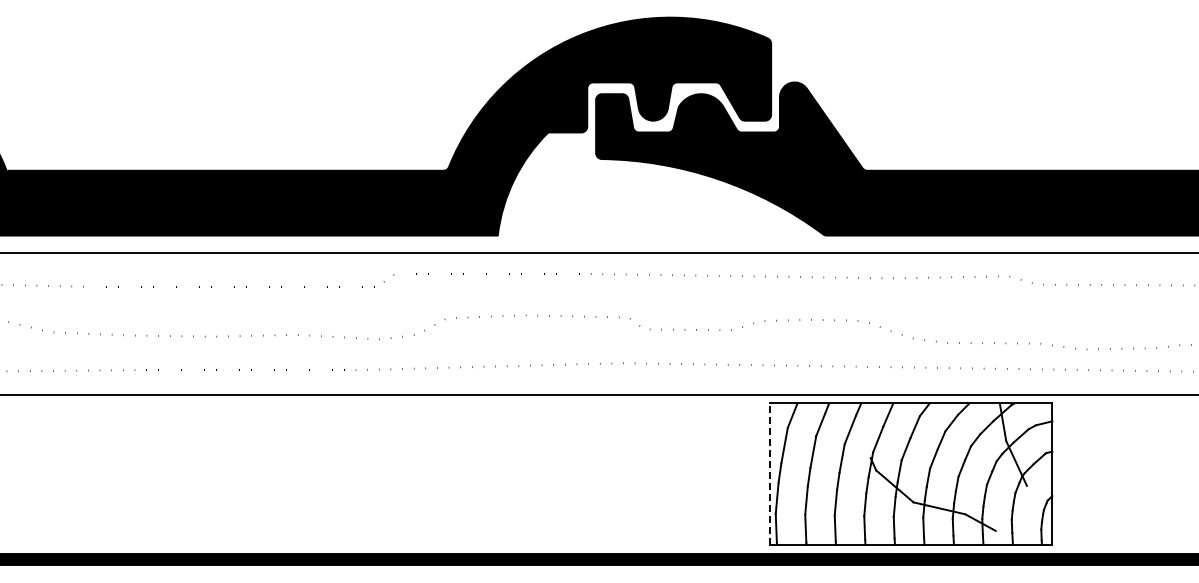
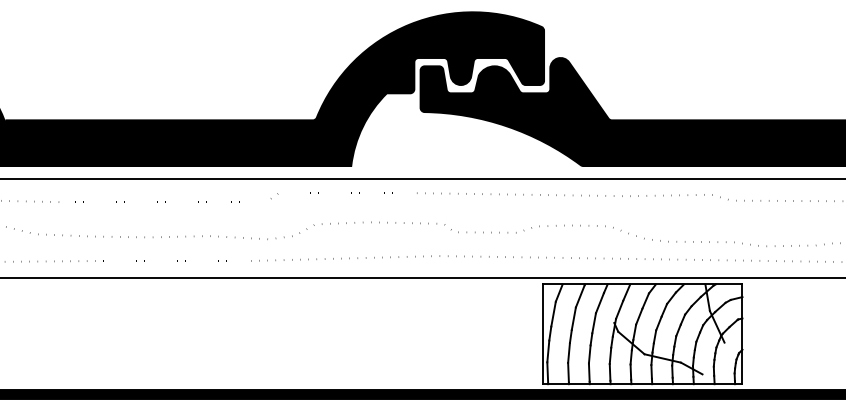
line: (769, 474) -> (542, 334), dashed -> solid

